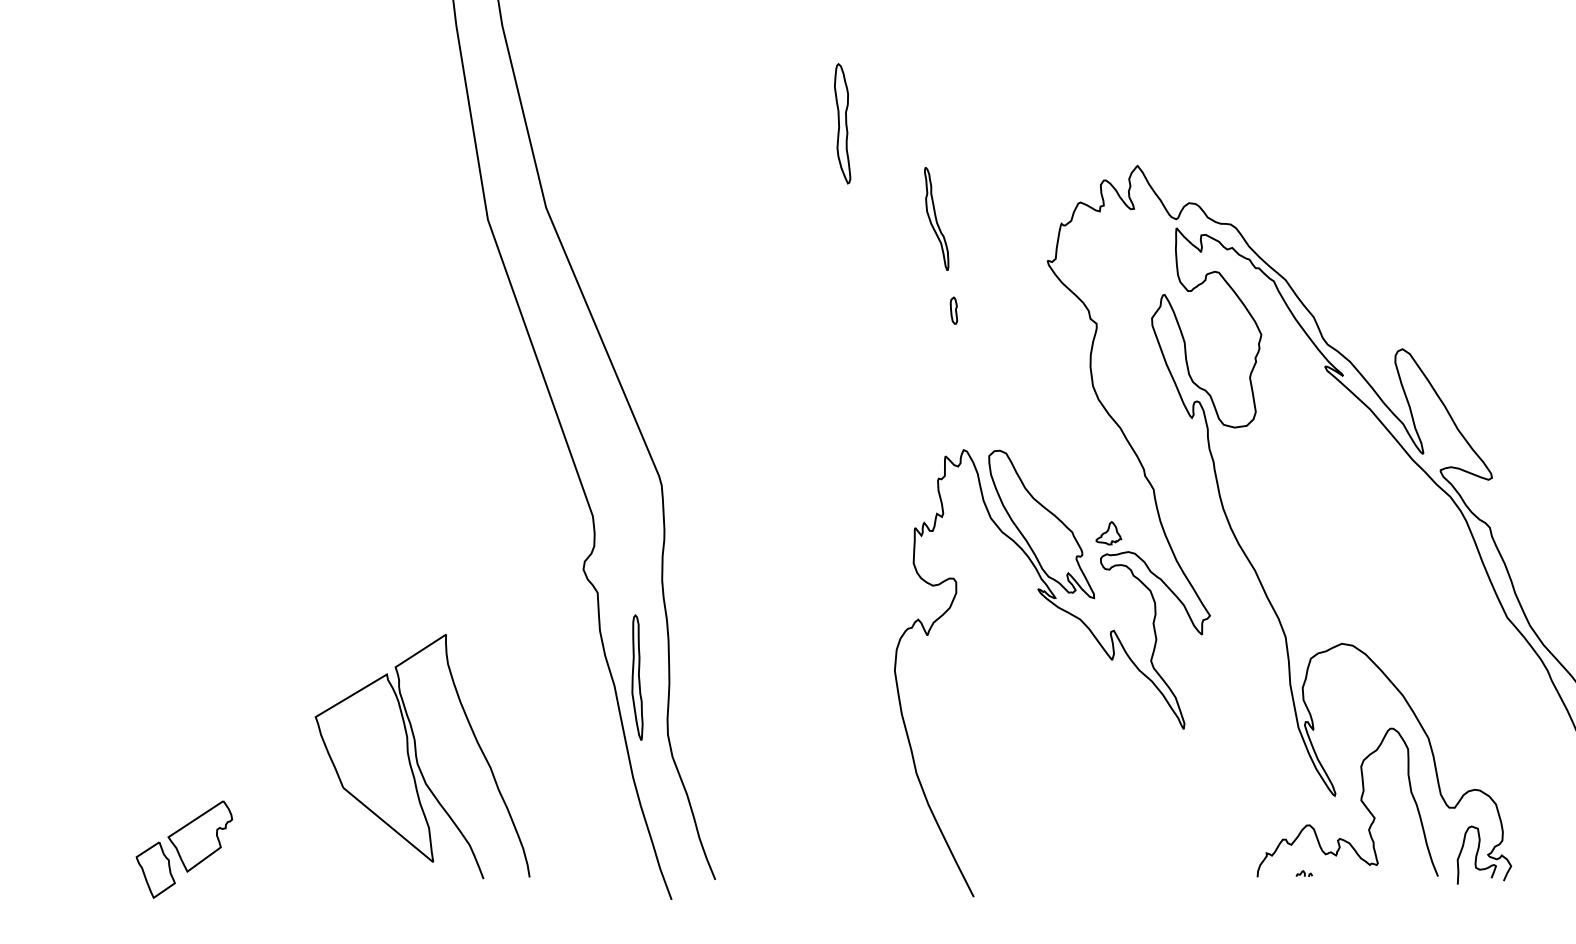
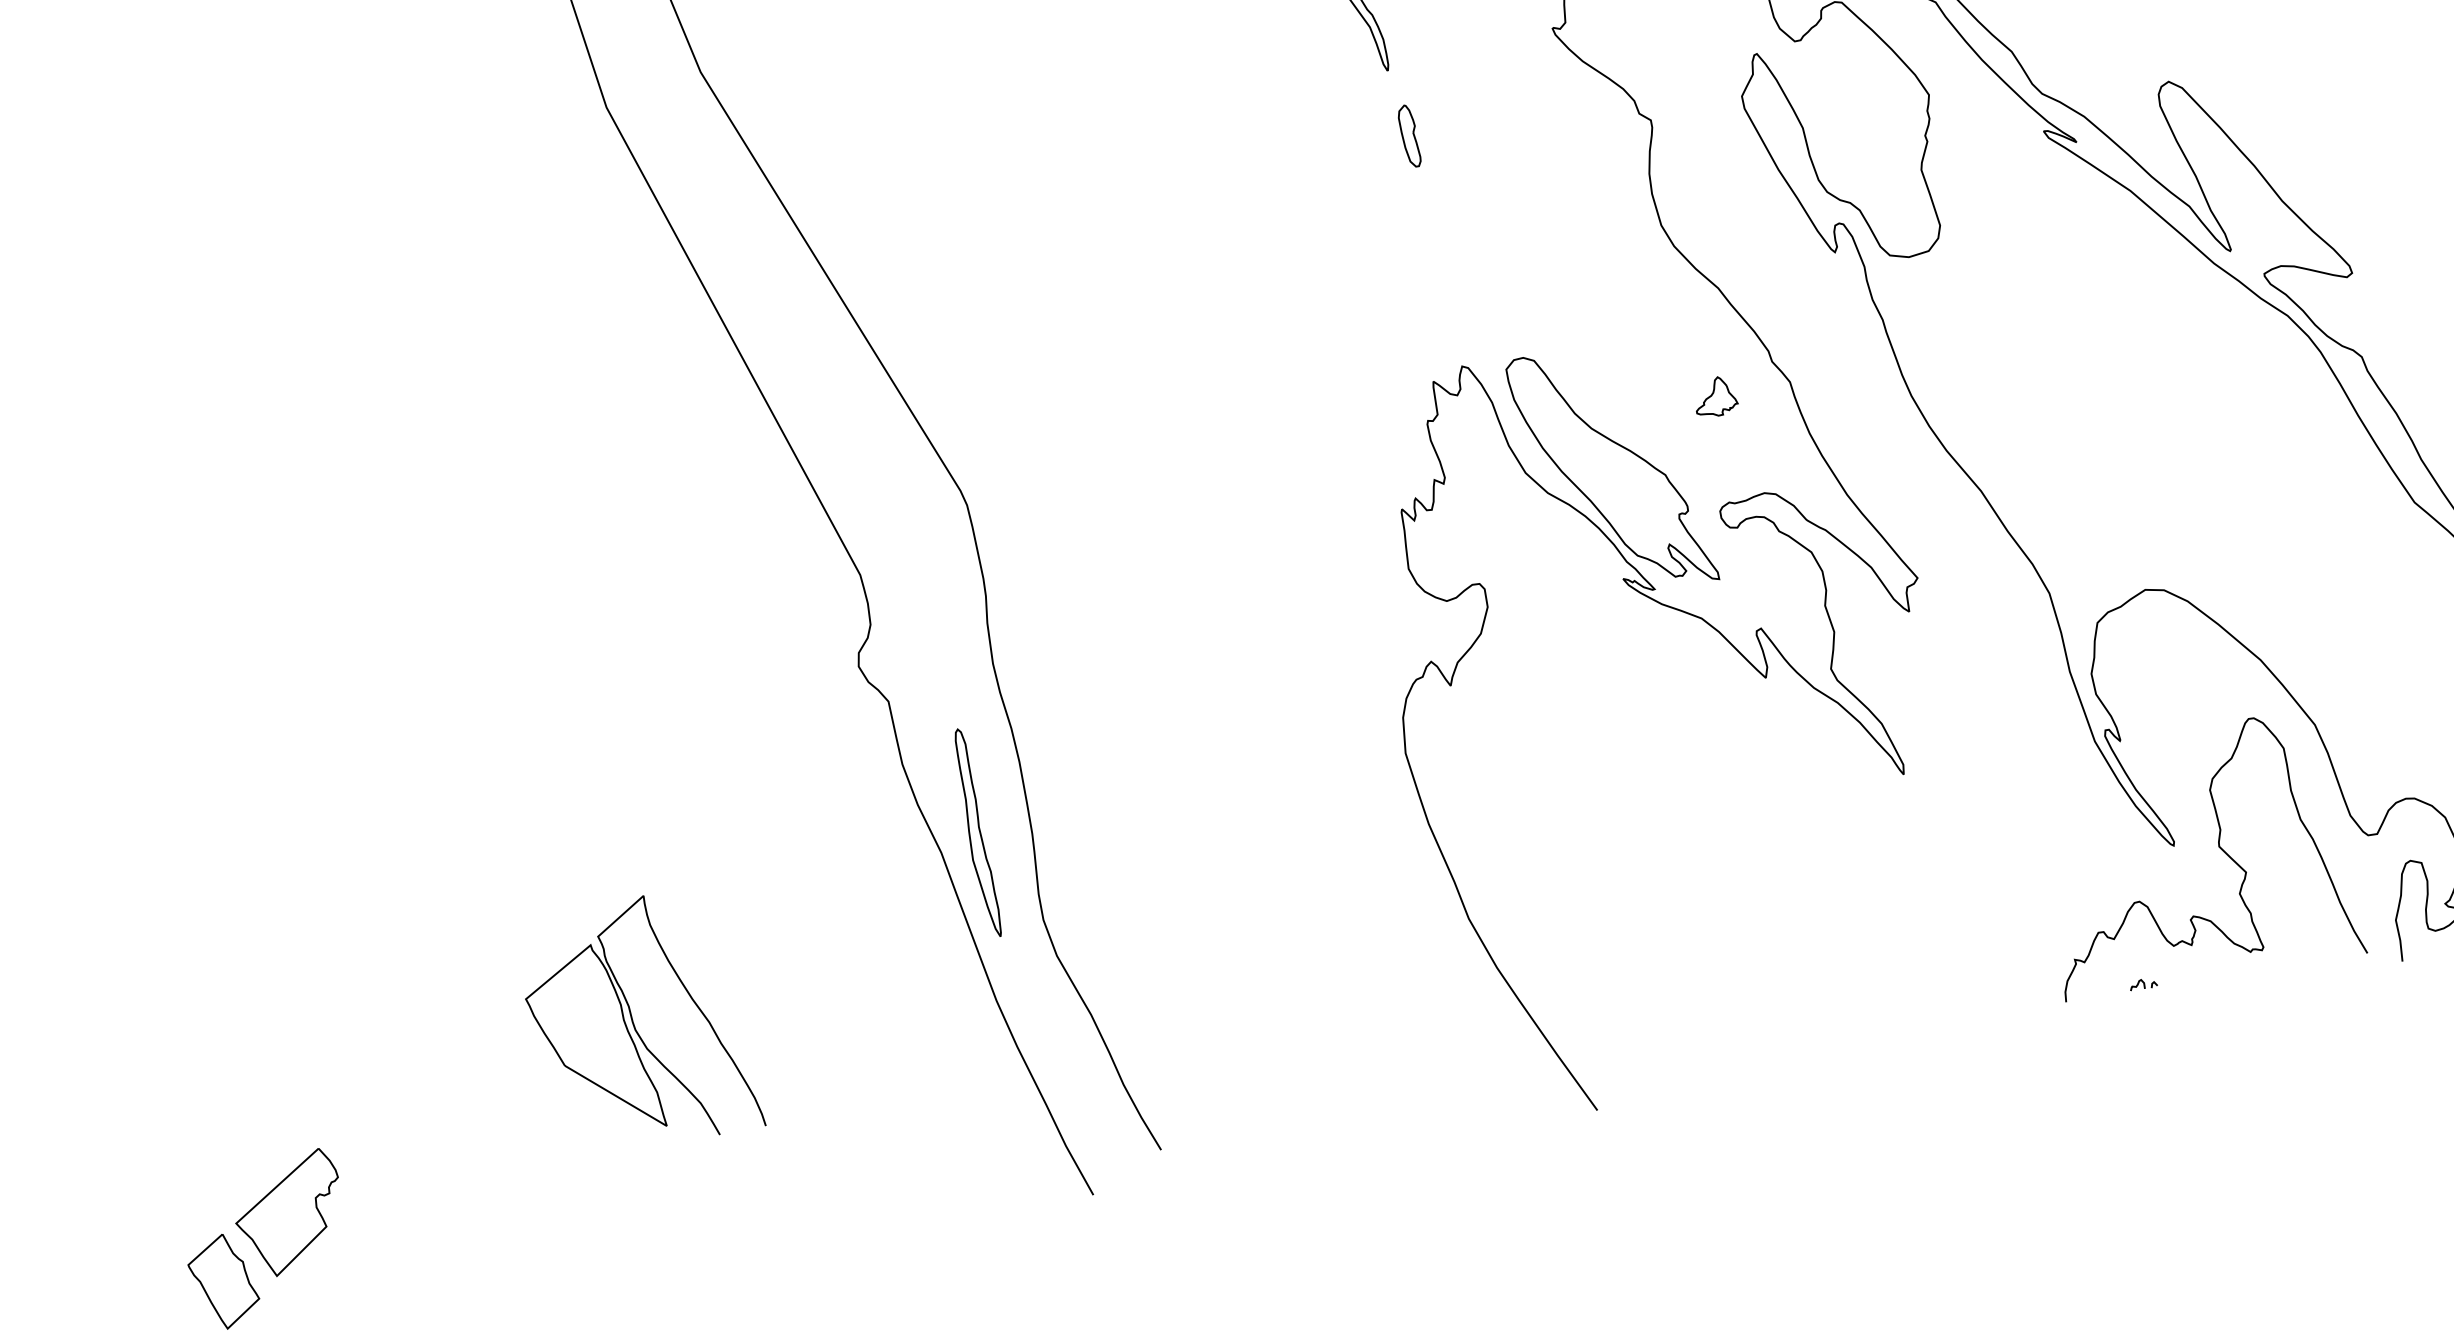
part: (953, 310) -> (1408, 135), size x1.4
part: (1108, 533) -> (1715, 397), moved
part: (422, 756) -> (639, 1021), size x0.6

